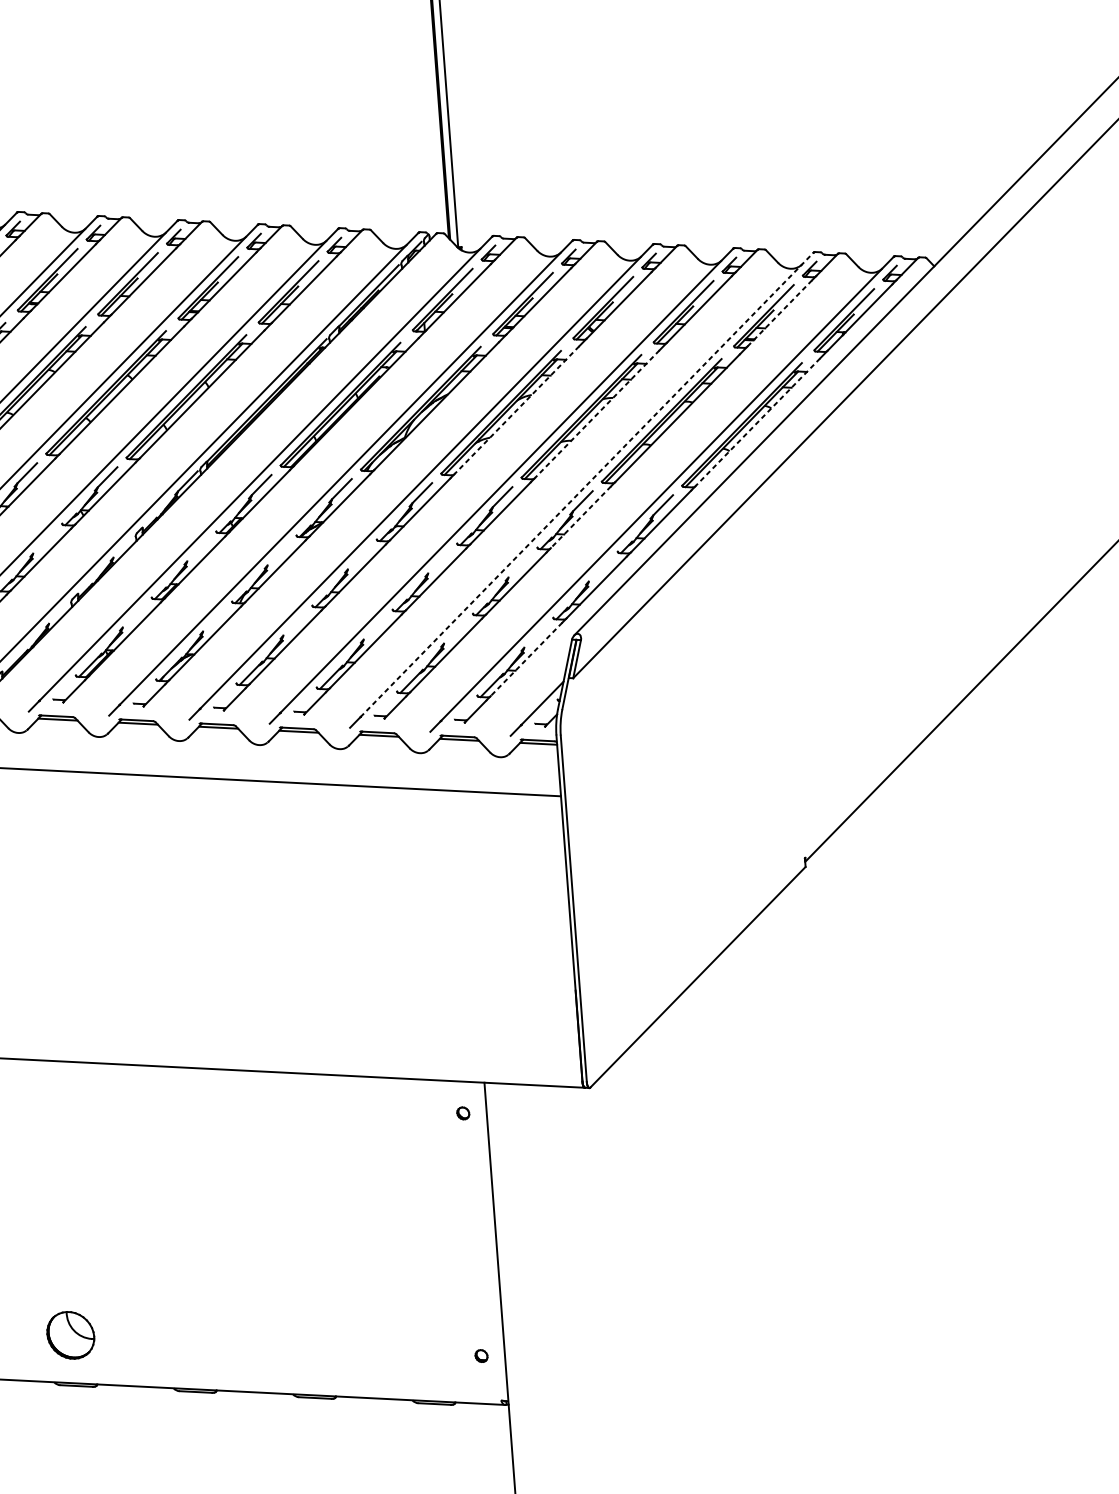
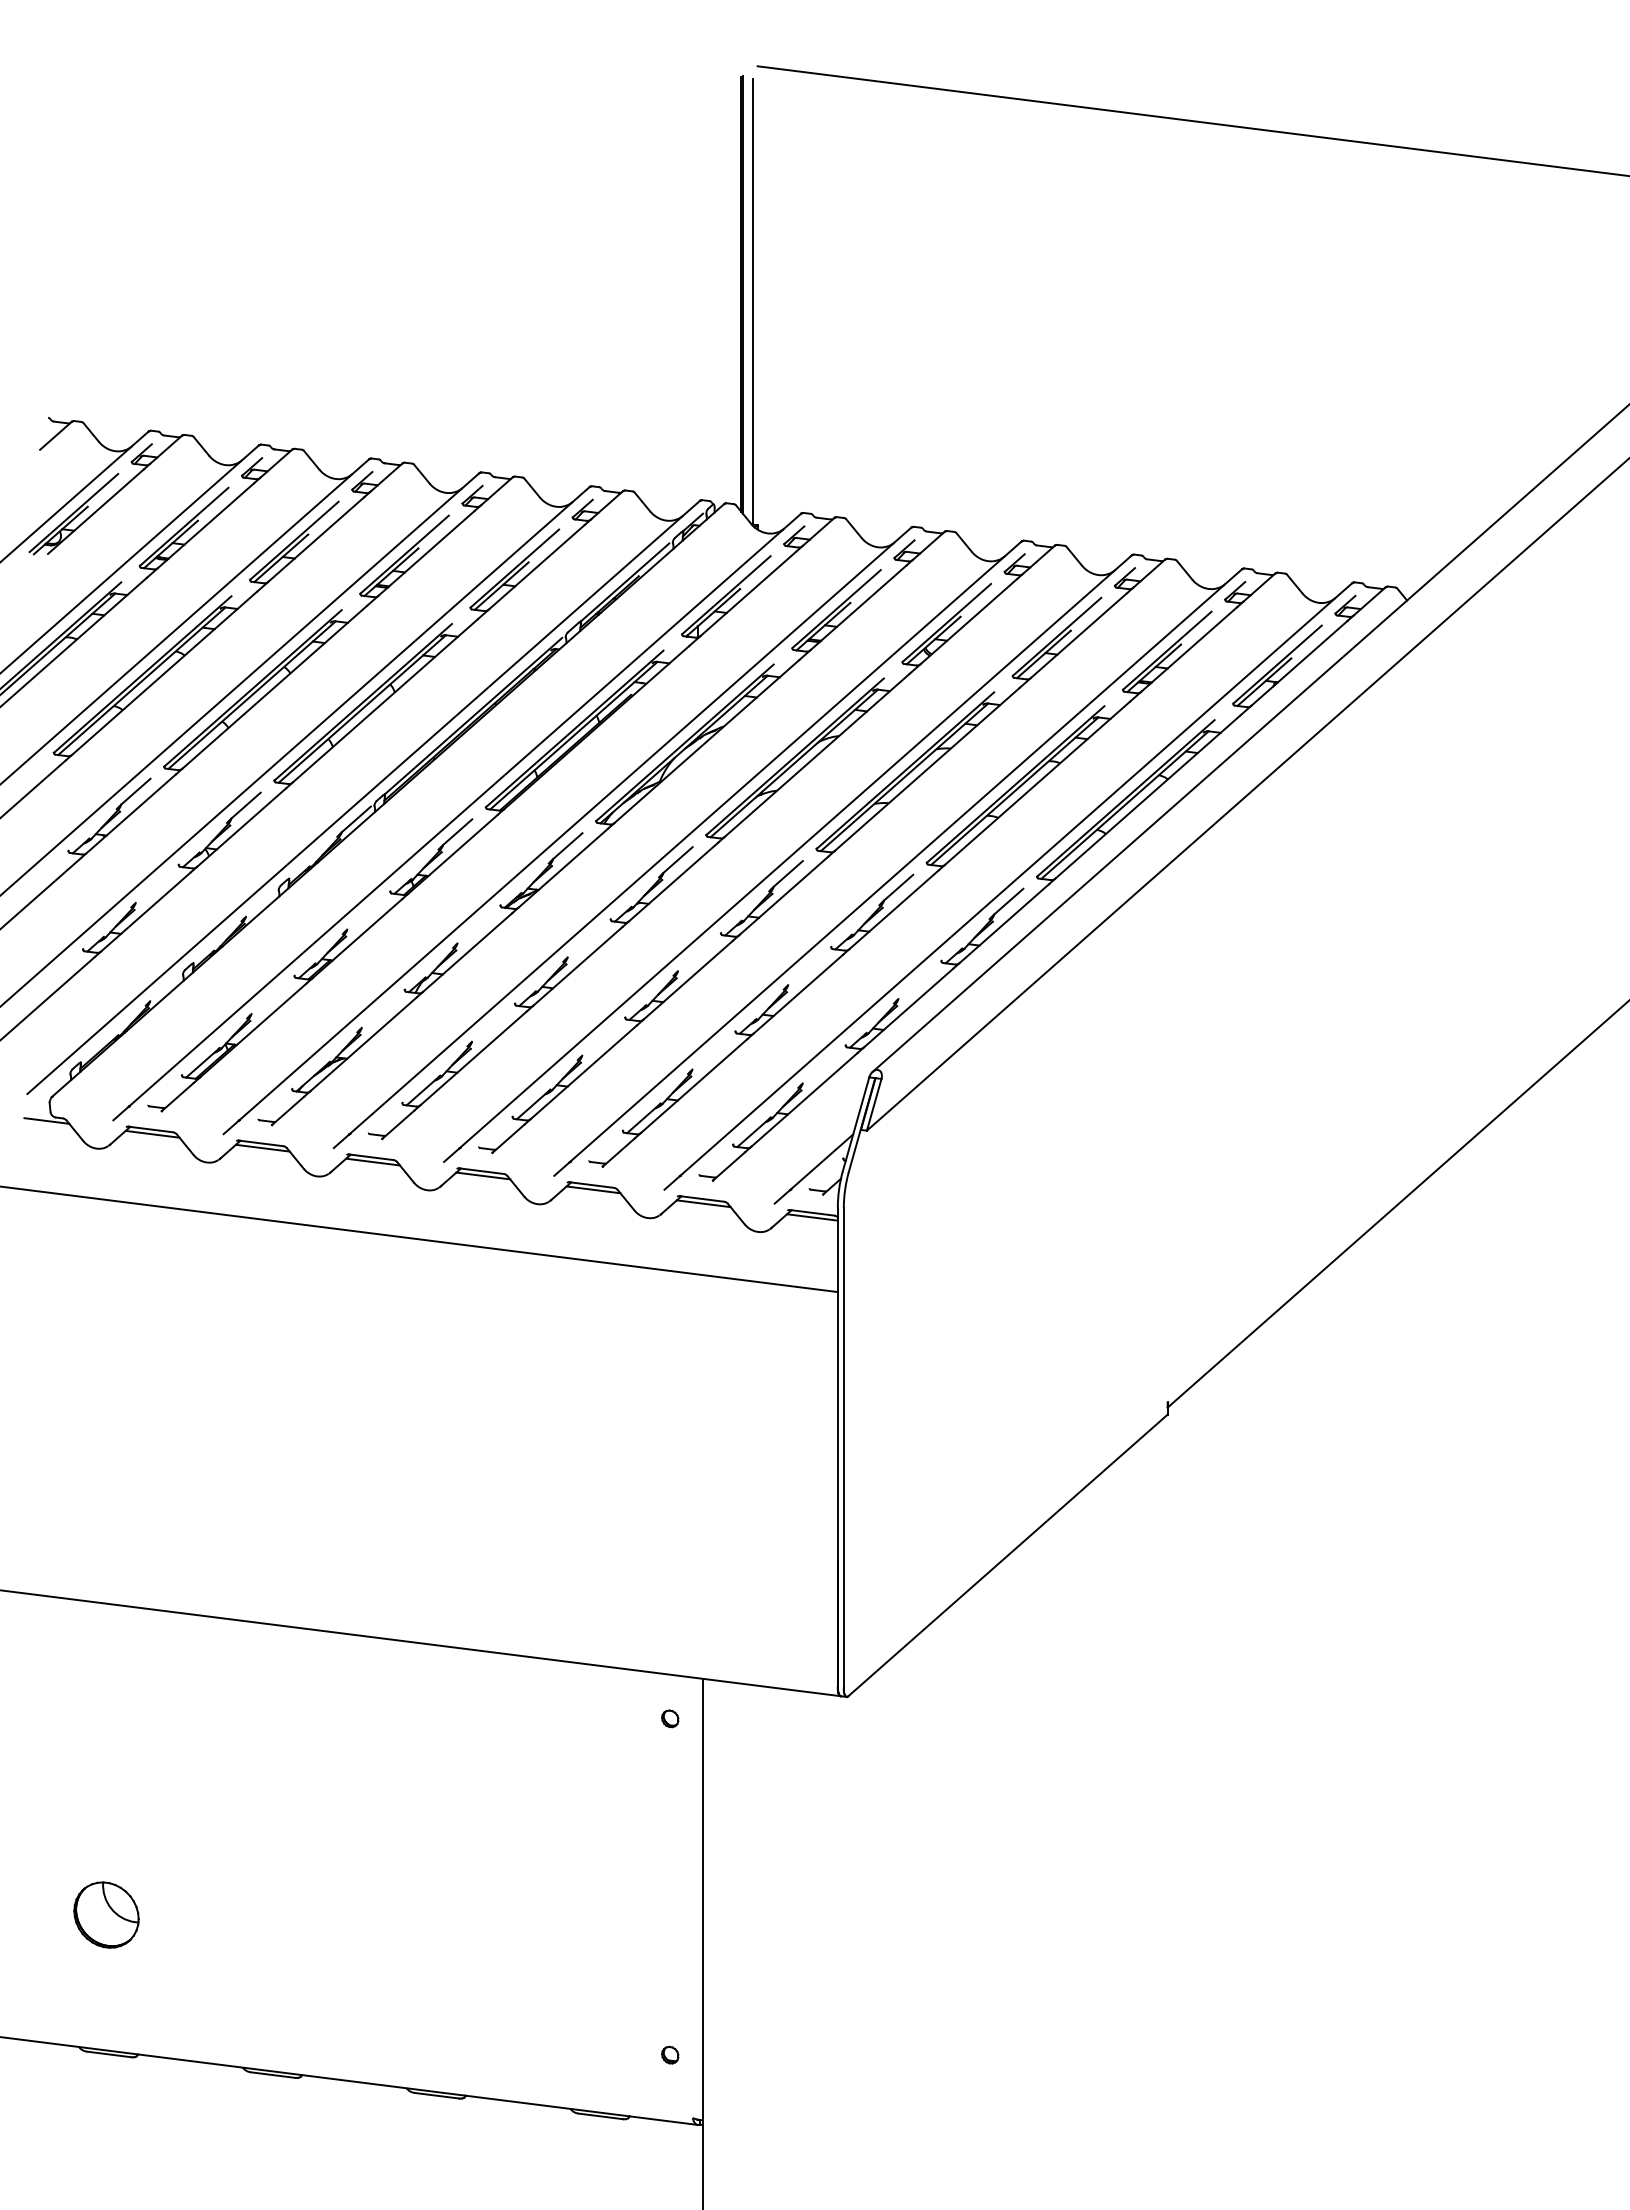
line: (779, 313) -> (1189, 649), dashed -> solid
line: (516, 410) -> (816, 755), dashed -> solid
line: (597, 414) -> (927, 769), dashed -> solid
line: (757, 422) -> (1147, 797), dashed -> solid
line: (587, 484) -> (906, 865), dashed -> solid
line: (581, 517) -> (894, 909), dashed -> solid
line: (526, 659) -> (804, 1099), dashed -> solid
part: (70, 1334) -> (106, 1914), moved

